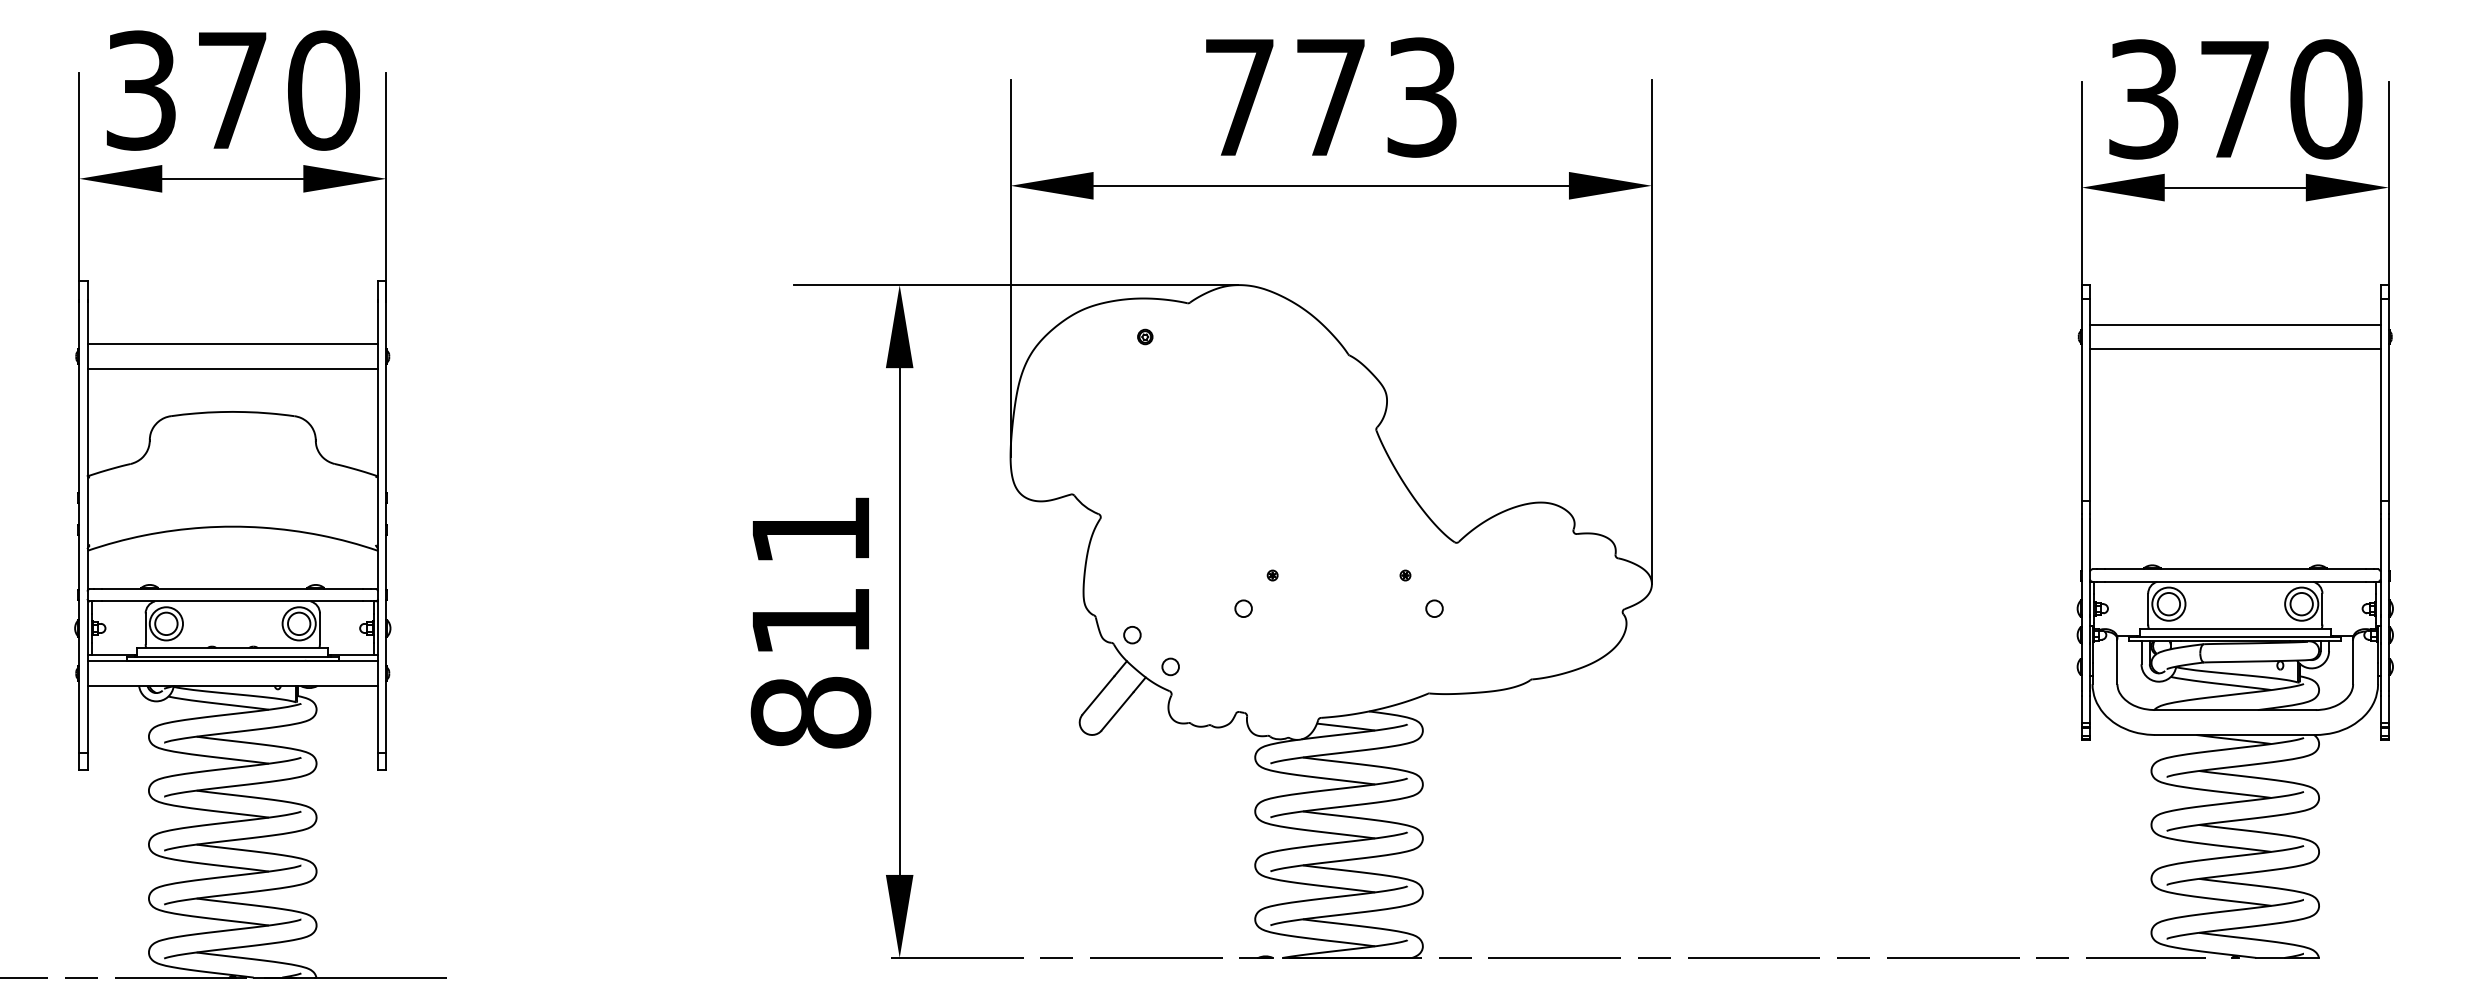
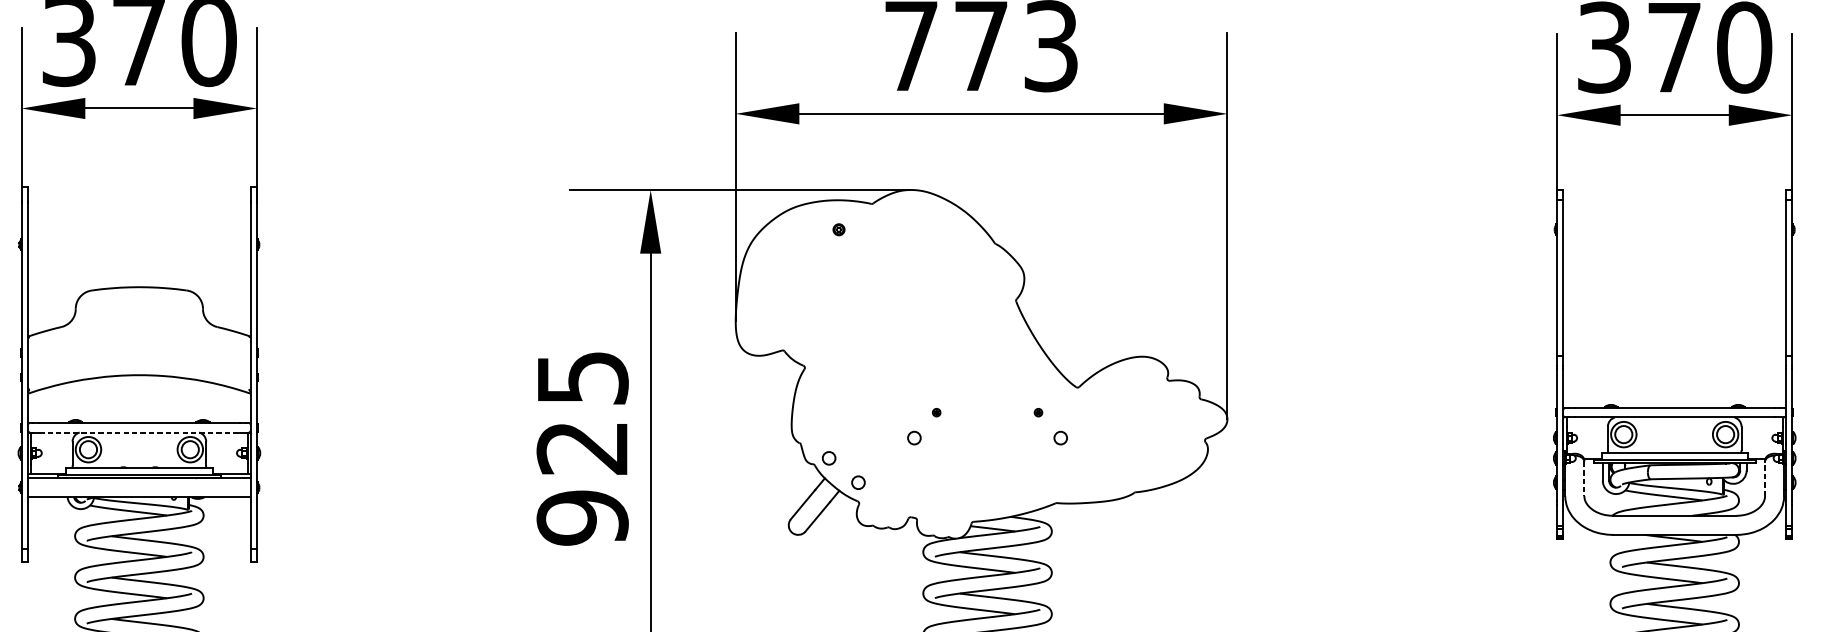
line: (2235, 324) -> (1674, 220), removed
line: (232, 344) -> (139, 235), removed
line: (2235, 349) -> (1674, 239), removed
line: (232, 369) -> (139, 254), removed
line: (232, 601) -> (139, 432), solid -> dashed
text: (810, 623) -> (582, 449), 811 -> 925
line: (2353, 661) -> (1765, 478), solid -> dashed
line: (2117, 662) -> (1584, 479), solid -> dashed

